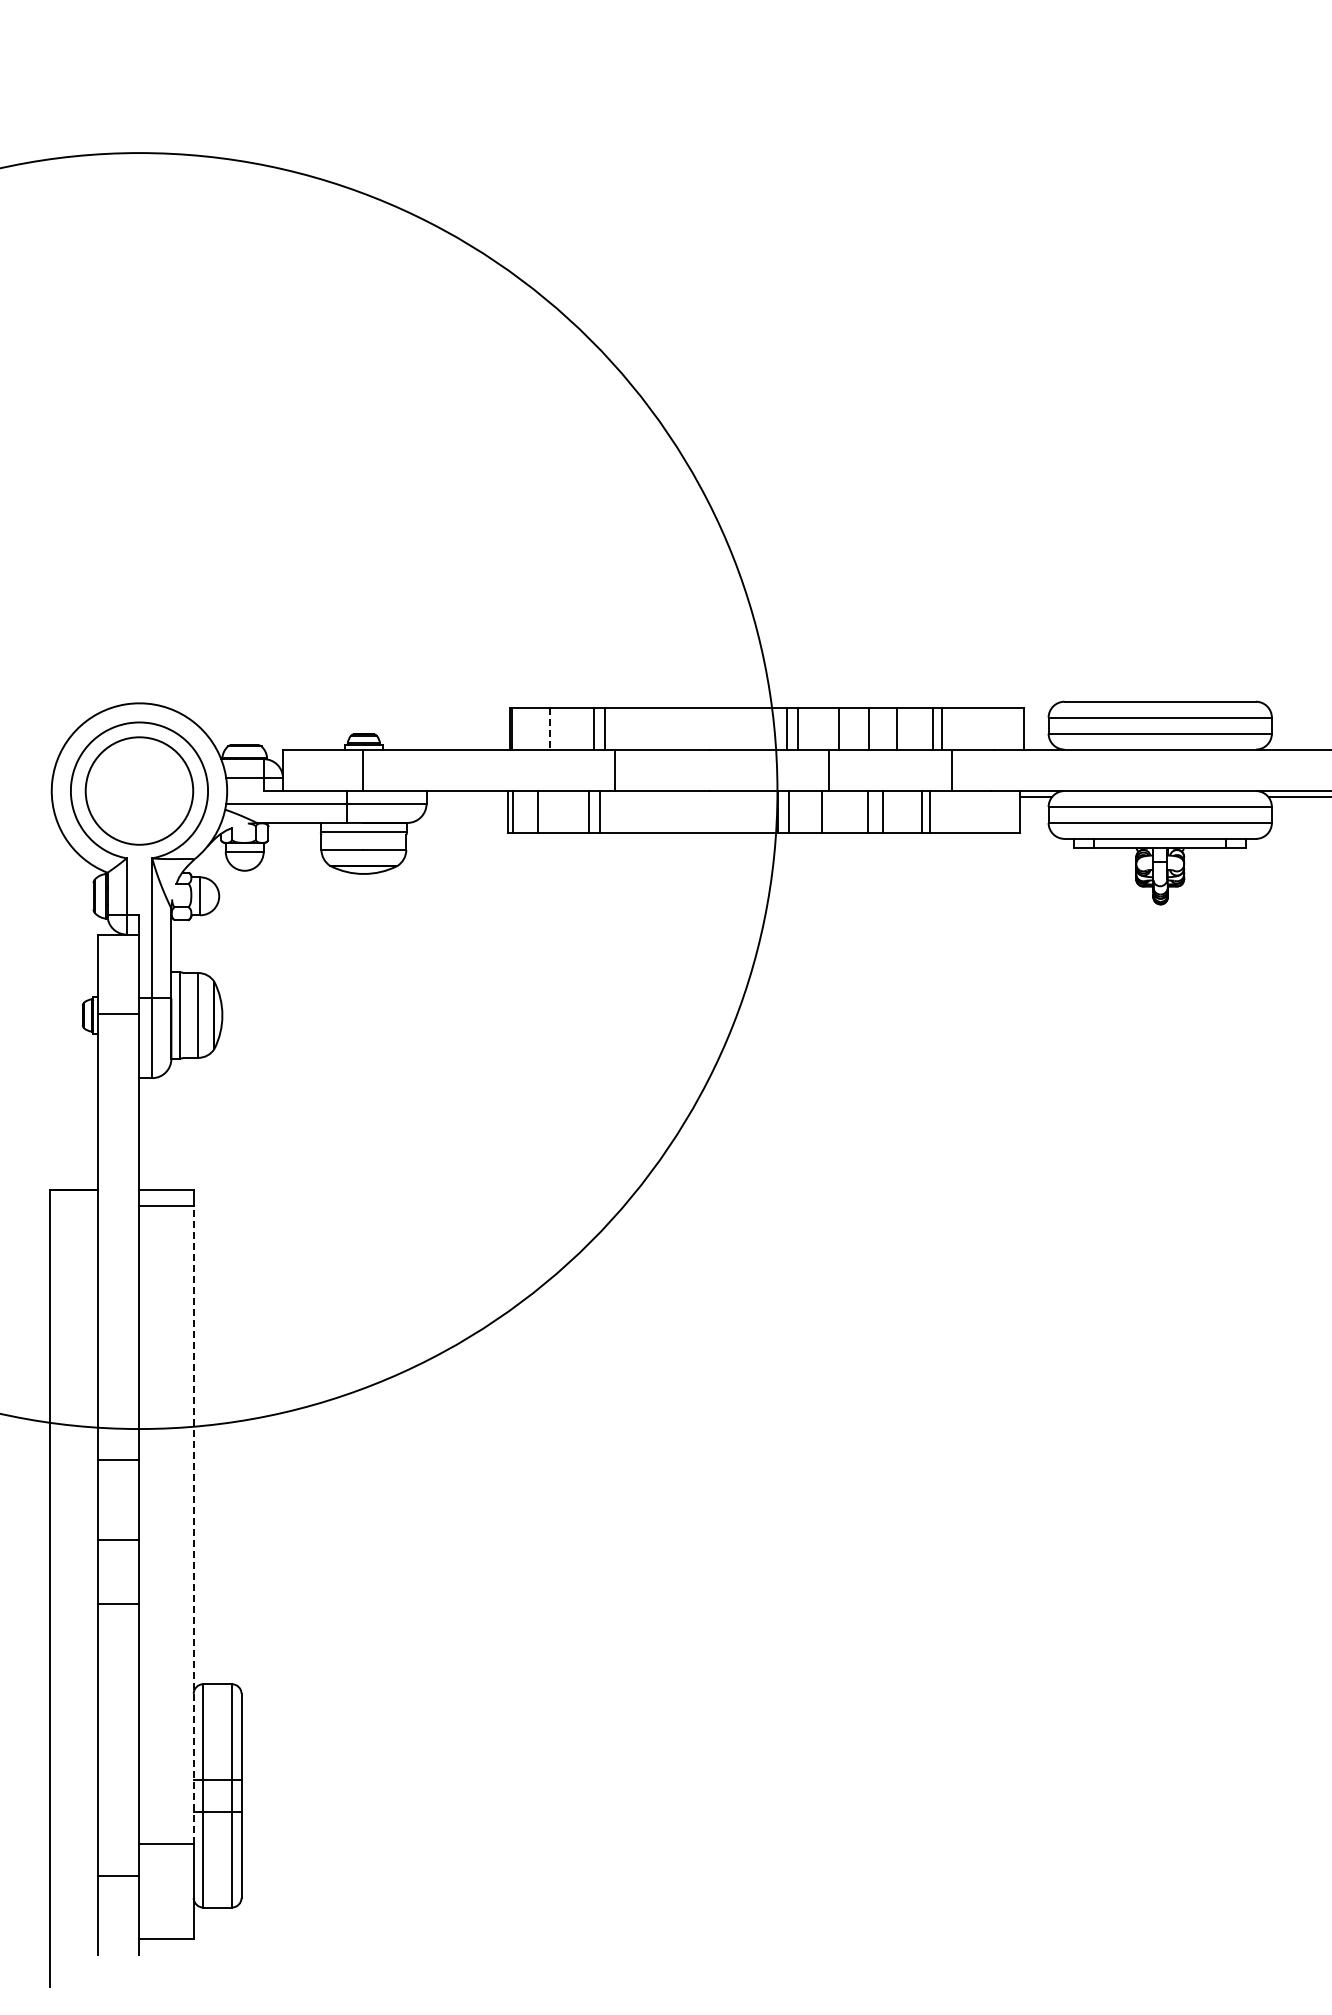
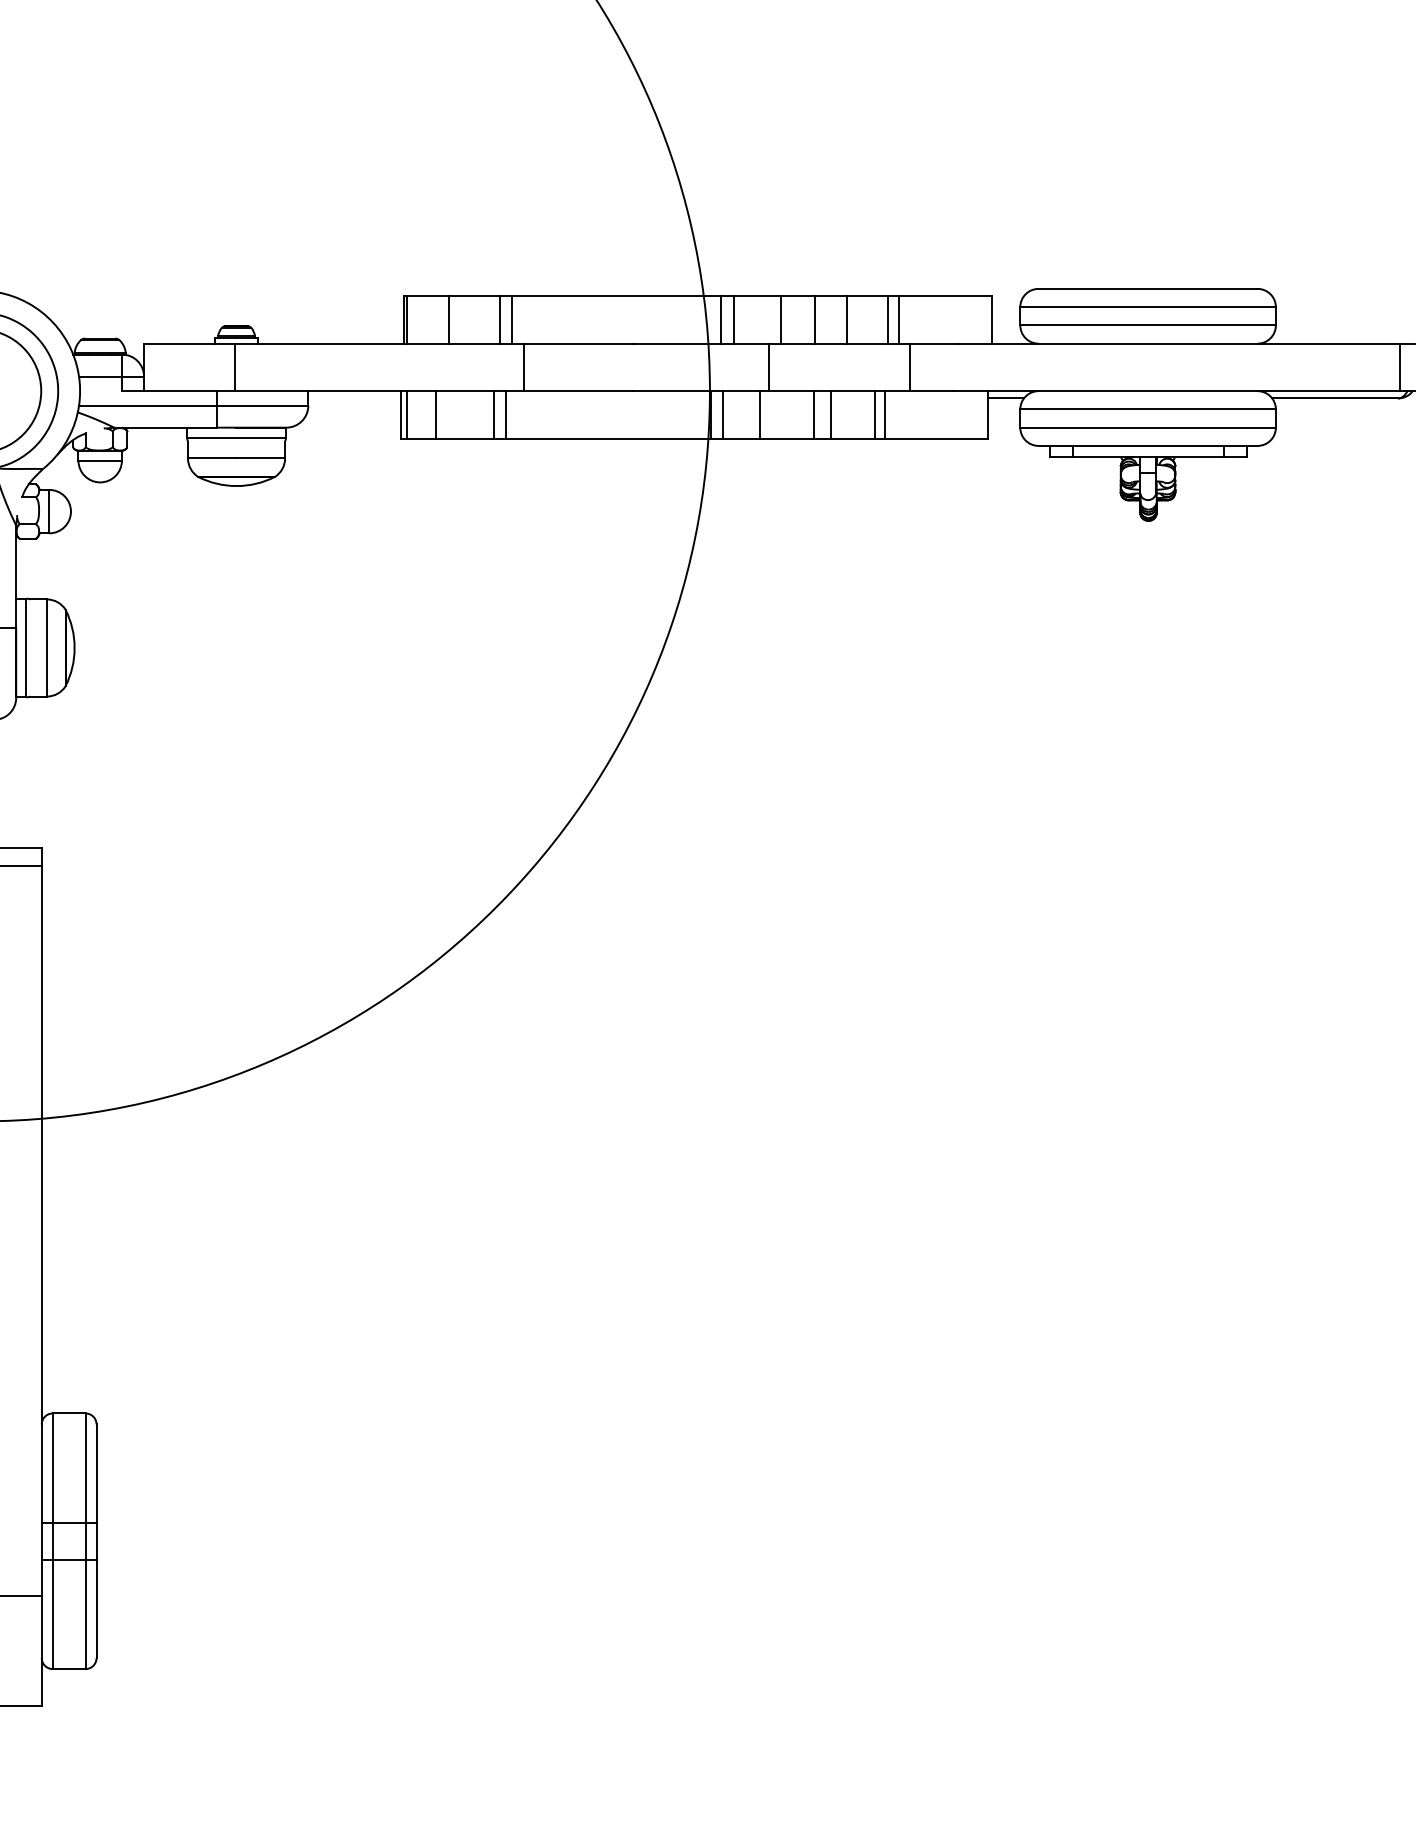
line: (549, 728) -> (449, 319), dashed -> solid
line: (193, 1524) -> (41, 1230), dashed -> solid

